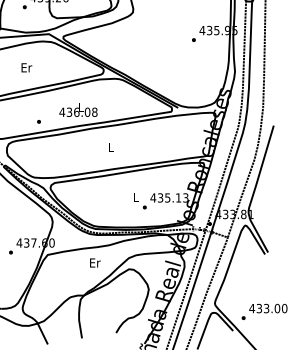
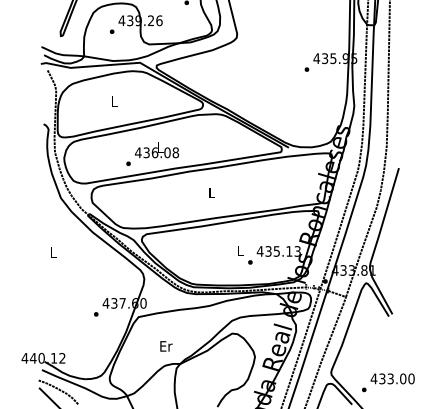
text: (26, 67) -> (114, 101), Er -> L
text: (78, 110) -> (156, 150), moved
text: (95, 263) -> (166, 346), moved

